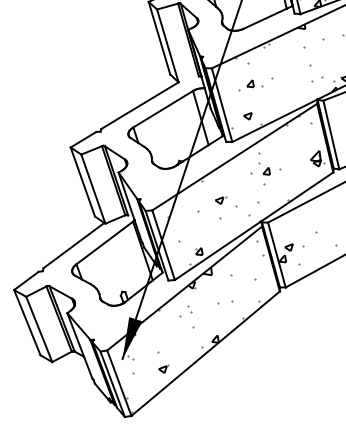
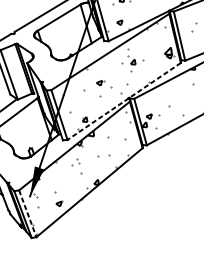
line: (254, 226) -> (124, 101), solid -> dashed
line: (119, 383) -> (27, 213), solid -> dashed

